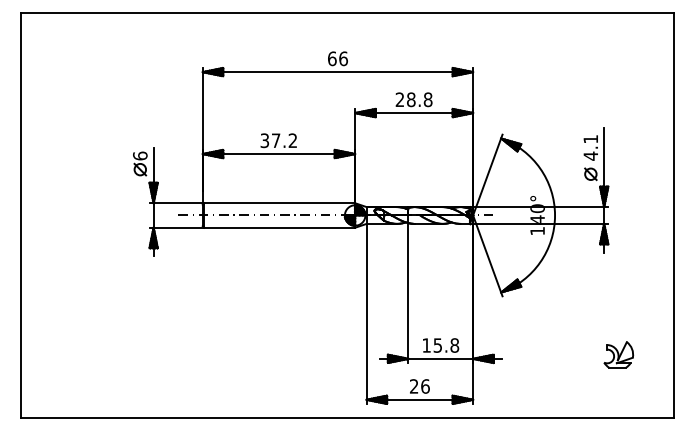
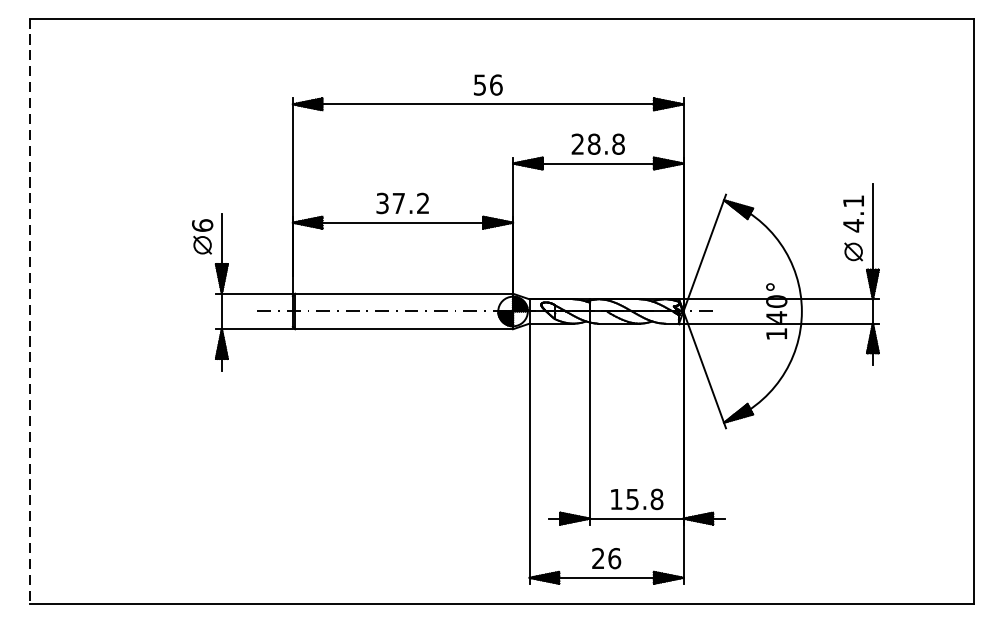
text: (332, 58) -> (480, 84), 66 -> 56
line: (20, 215) -> (29, 311), solid -> dashed
part: (618, 354) -> (893, 512), removed

